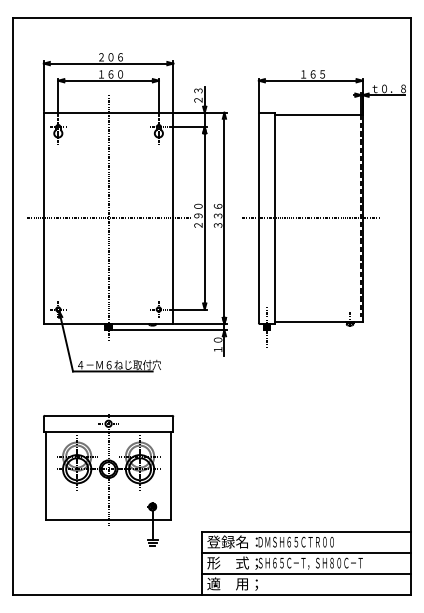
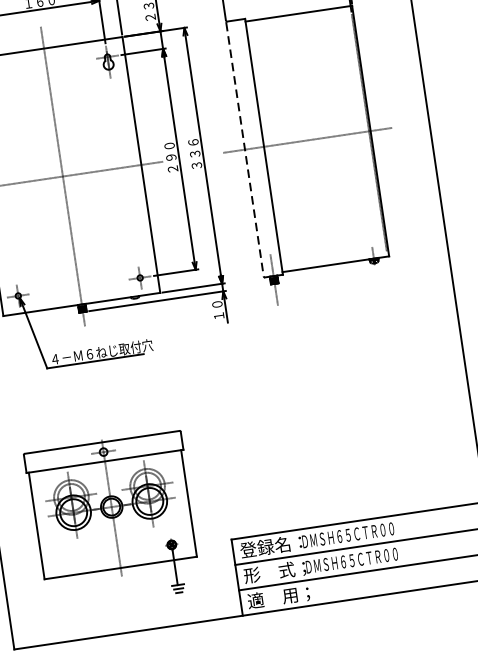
line: (258, 218) -> (244, 149), solid -> dashed
part: (108, 480) -> (113, 520), moved
text: (310, 563) -> (369, 558), ＳＨ６５Ｃ－Ｔ，ＳＨ８０Ｃ－Ｔ -> ＤＭＳＨ６５ＣＴＲ００

